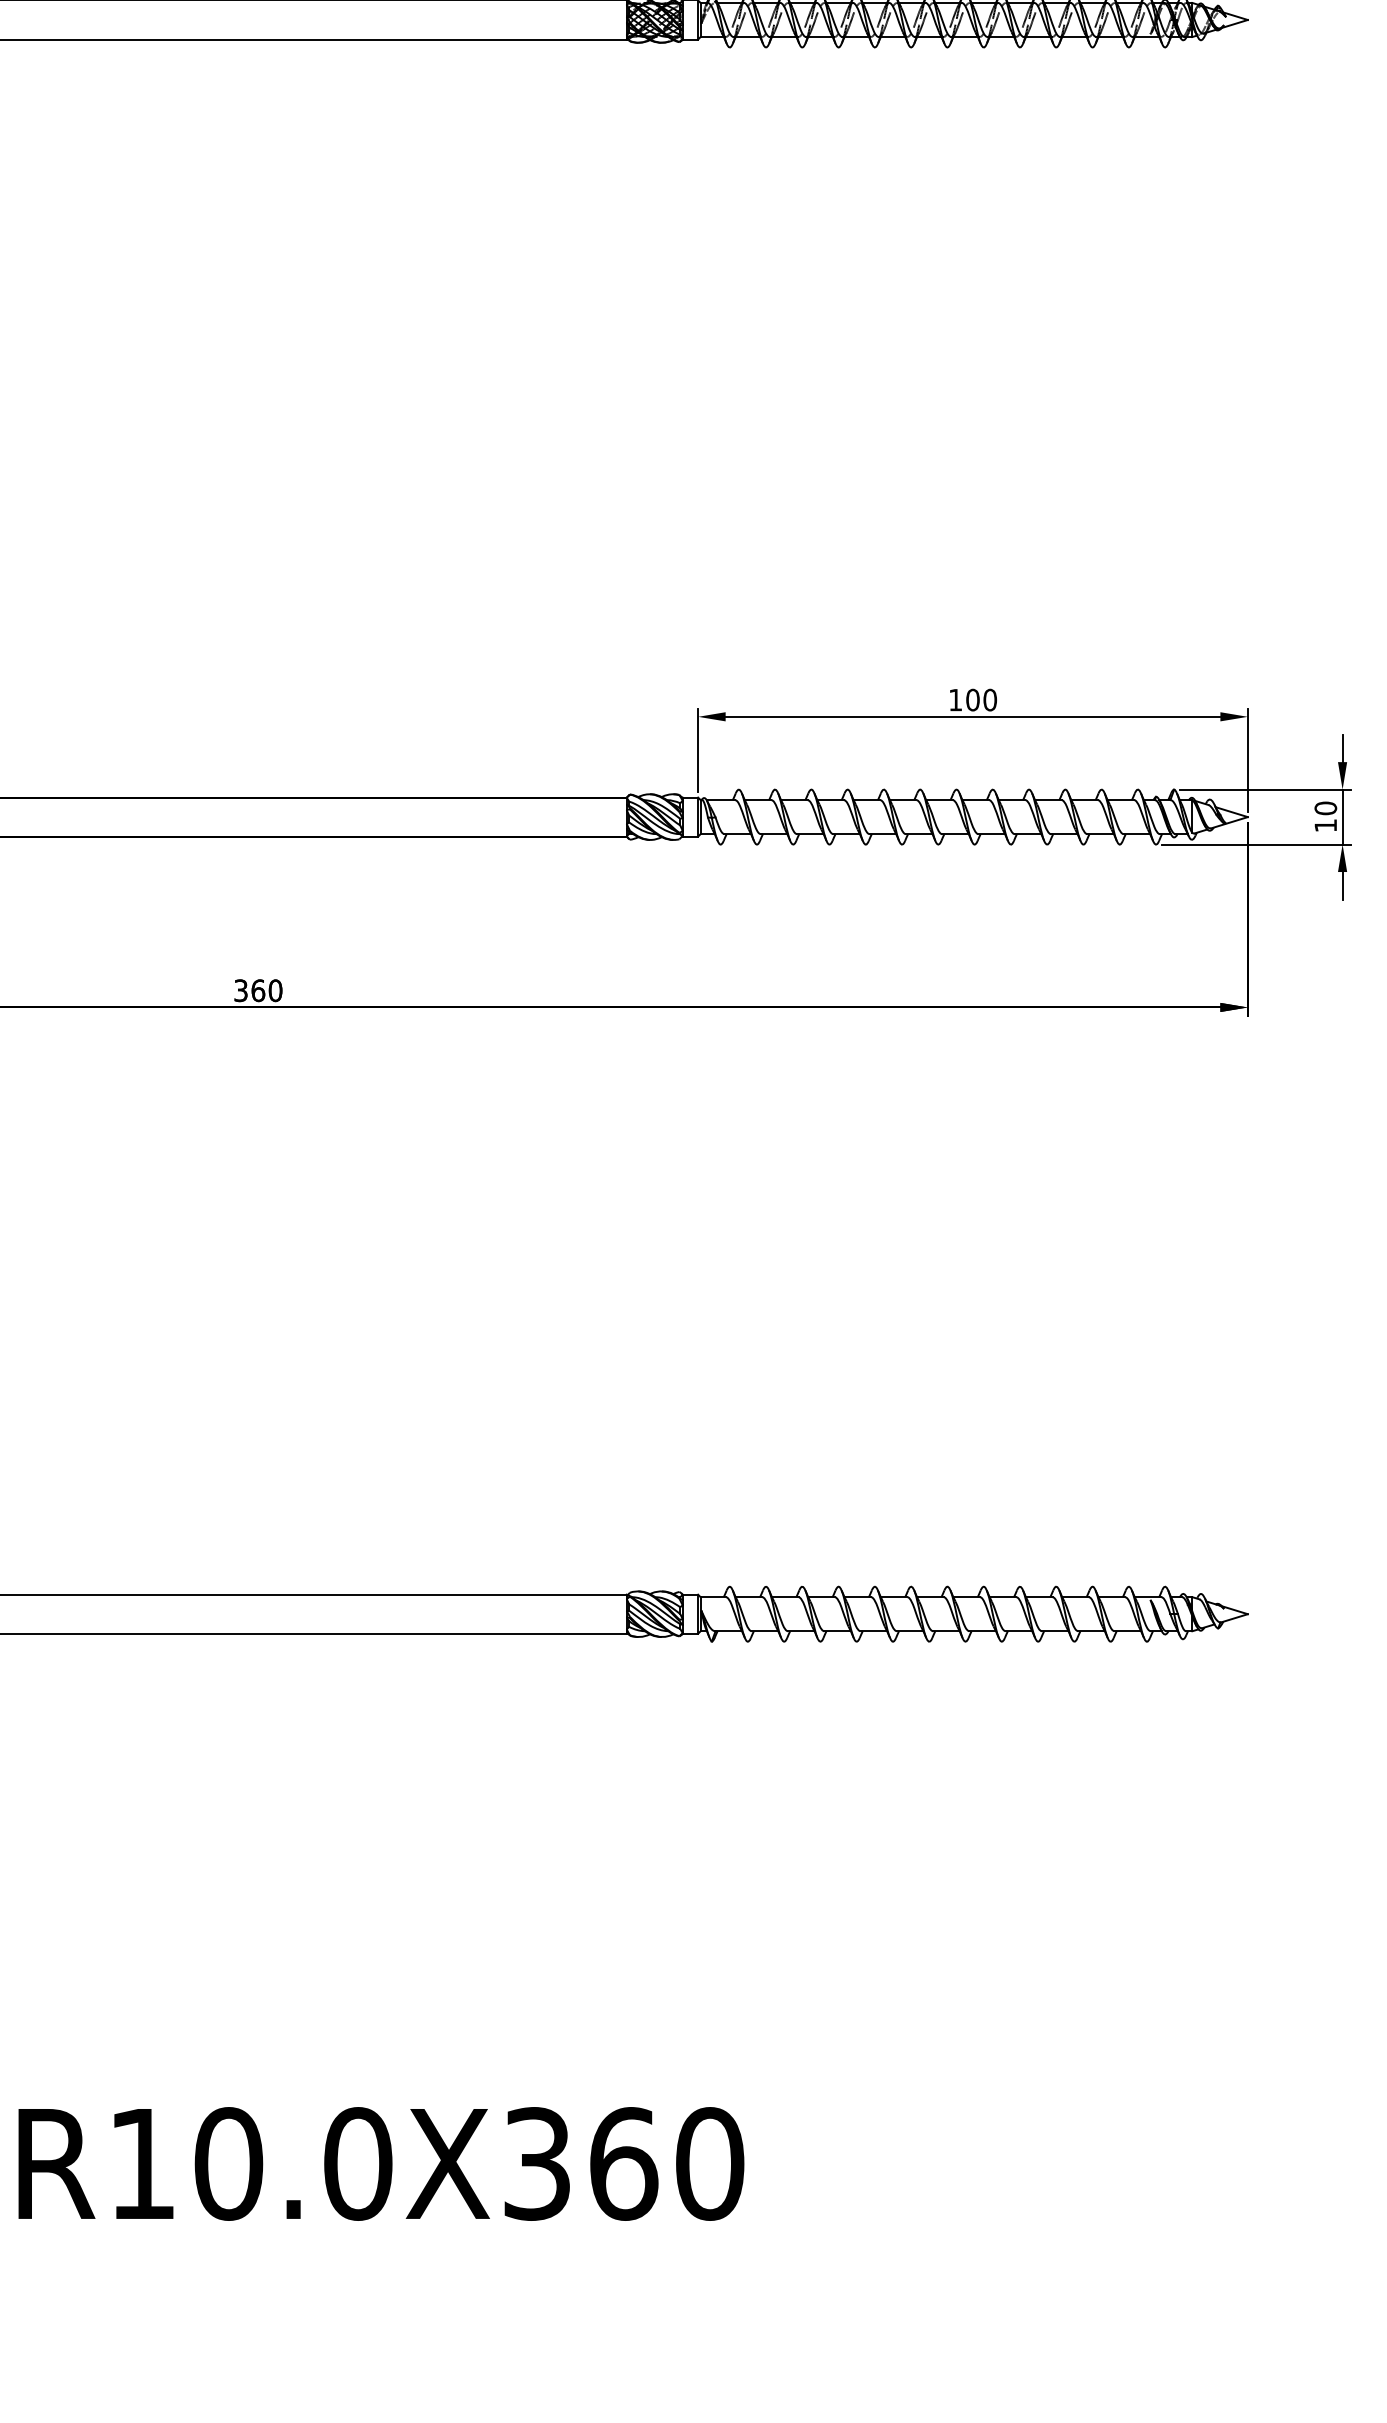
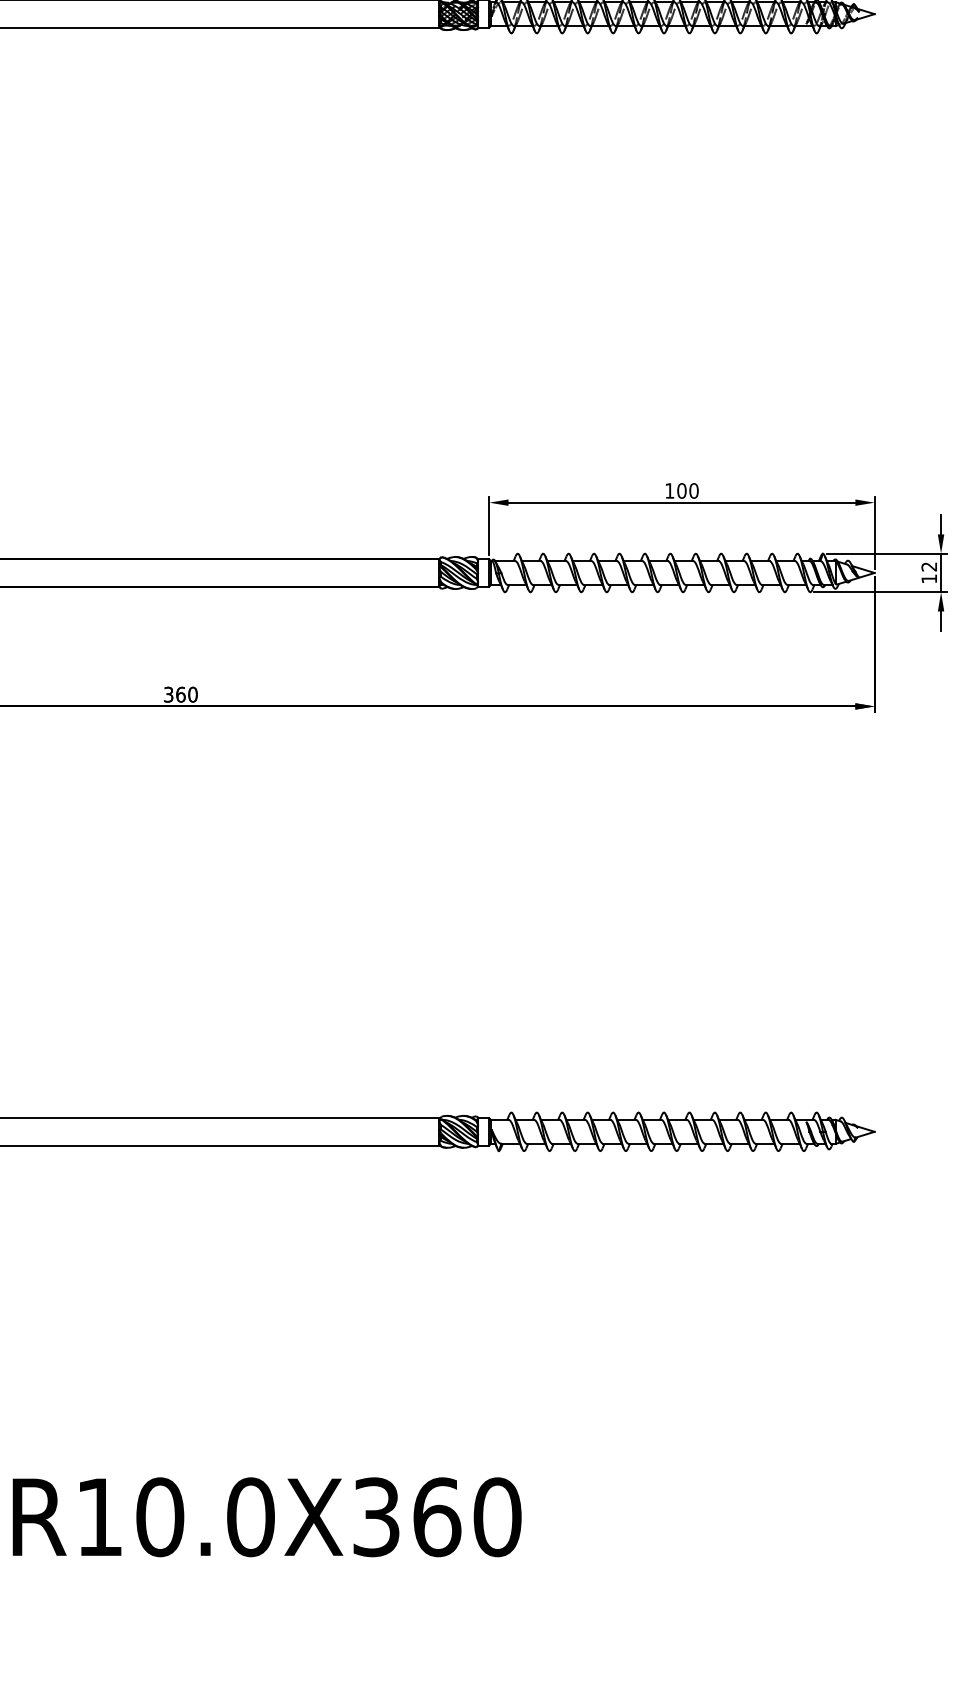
text: (1325, 808) -> (929, 566), 10 -> 12

